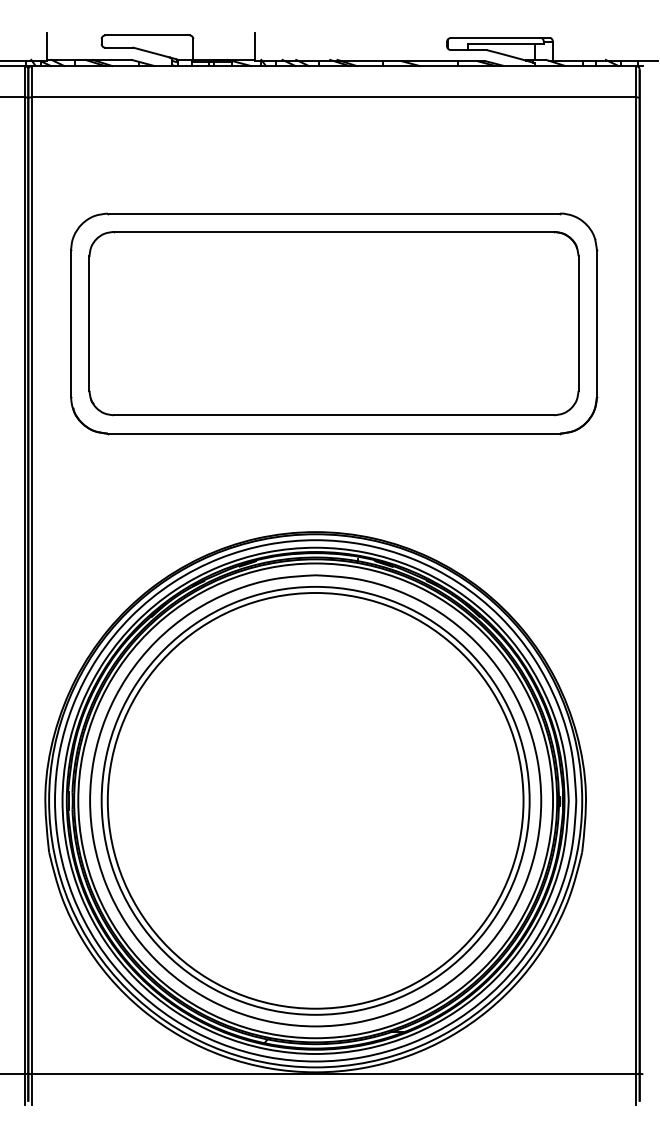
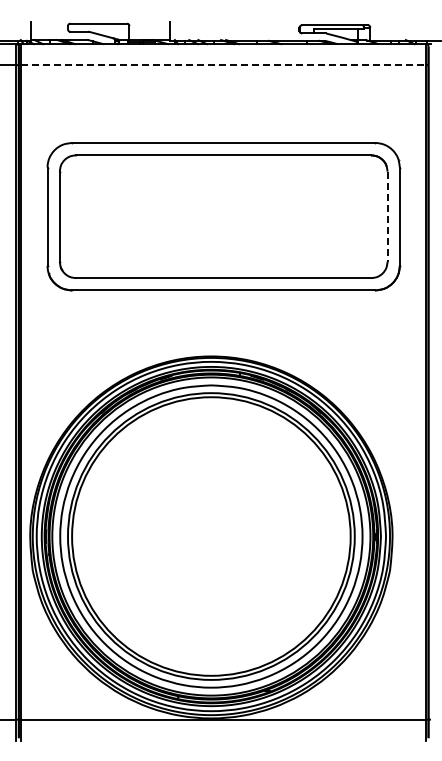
line: (335, 97) -> (224, 65), solid -> dashed
line: (578, 324) -> (387, 217), solid -> dashed

